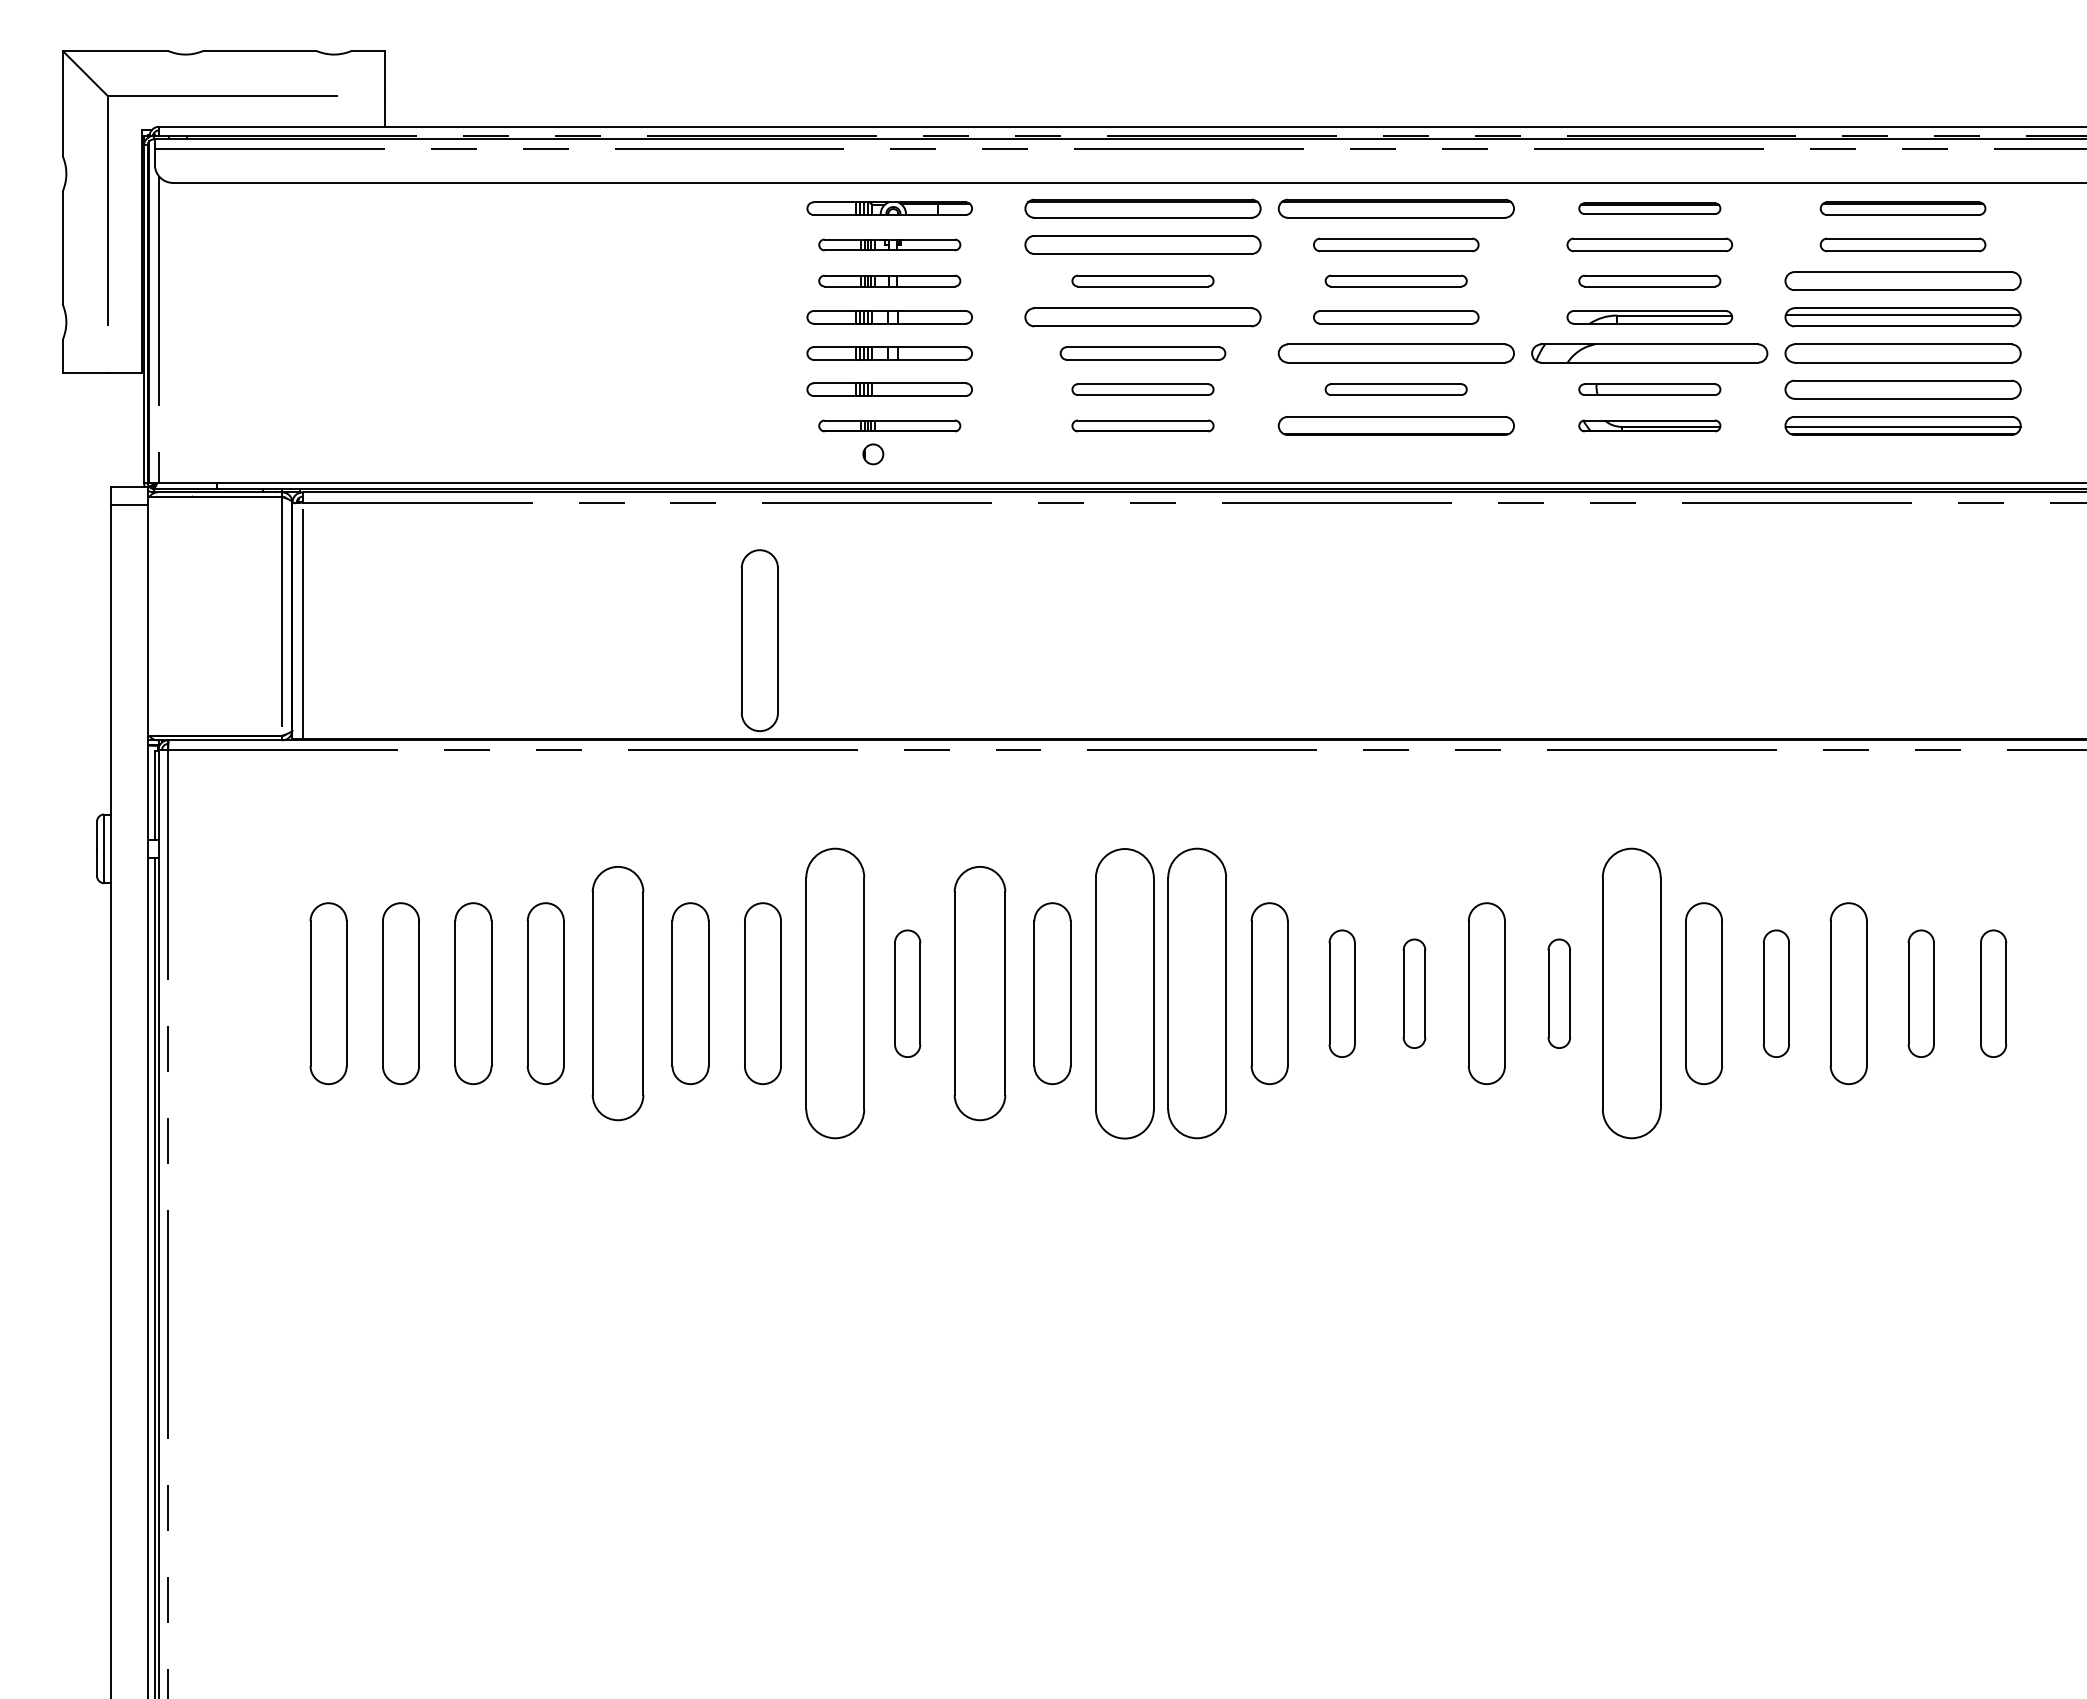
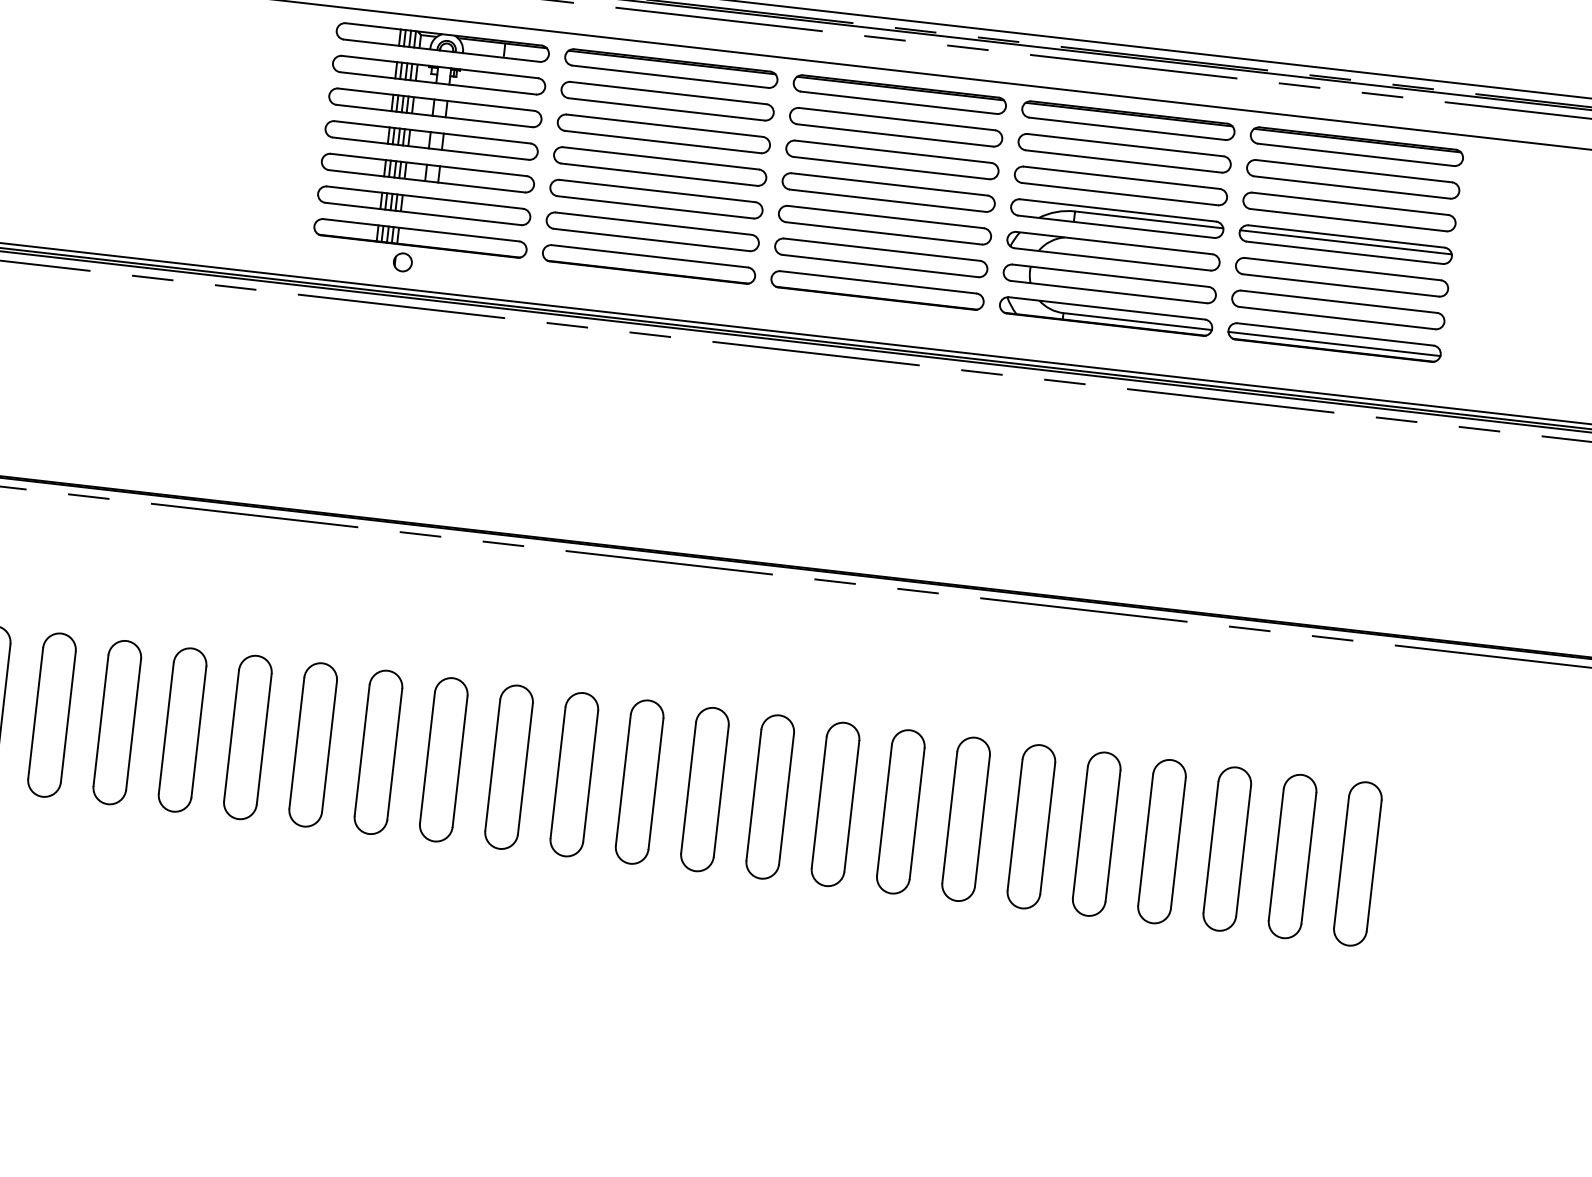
part: (889, 208) -> (442, 42), size x1.43
part: (1649, 208) -> (1128, 120), size x1.67
part: (1902, 208) -> (1356, 146), size x1.43
part: (889, 244) -> (439, 74), size x1.67
part: (1395, 244) -> (895, 126), size x1.43
part: (1649, 244) -> (1124, 152), size x1.43
part: (1902, 244) -> (1352, 178), size x1.43
part: (889, 280) -> (435, 107), size x1.67
part: (1142, 280) -> (663, 133), size x1.67
part: (1395, 280) -> (891, 159), size x1.67
part: (1649, 280) -> (1120, 185), size x1.67
part: (889, 317) -> (431, 140), size x1.43
part: (1395, 317) -> (887, 192), size x1.43
part: (1649, 317) -> (1117, 218), size x1.43
part: (889, 353) -> (427, 173), size x1.43
part: (1142, 353) -> (656, 199), size x1.43
part: (889, 389) -> (424, 205), size x1.43
part: (1142, 389) -> (652, 231), size x1.67
part: (1395, 389) -> (880, 257), size x1.67
part: (1649, 389) -> (1109, 283), size x1.67
part: (889, 425) -> (420, 238), size x1.67
part: (1142, 425) -> (648, 264), size x1.67
part: (1649, 425) -> (1105, 316), size x1.67
part: (759, 640) -> (281, 418), removed
part: (618, 993) -> (117, 722), size x0.71
part: (835, 993) -> (313, 744), size x0.62
part: (907, 993) -> (378, 752), size x1.43
part: (980, 993) -> (444, 759), size x0.71
part: (1124, 993) -> (574, 774), size x0.62
part: (1197, 993) -> (639, 782), size x0.62
part: (1342, 993) -> (770, 796), size x1.43
part: (1414, 993) -> (835, 804), size x1.67
part: (1559, 993) -> (966, 819), size x1.67
part: (1631, 993) -> (1031, 826), size x0.62
part: (1776, 993) -> (1162, 841), size x1.43
part: (1921, 993) -> (1292, 856), size x1.43
part: (1993, 993) -> (1357, 863), size x1.43

